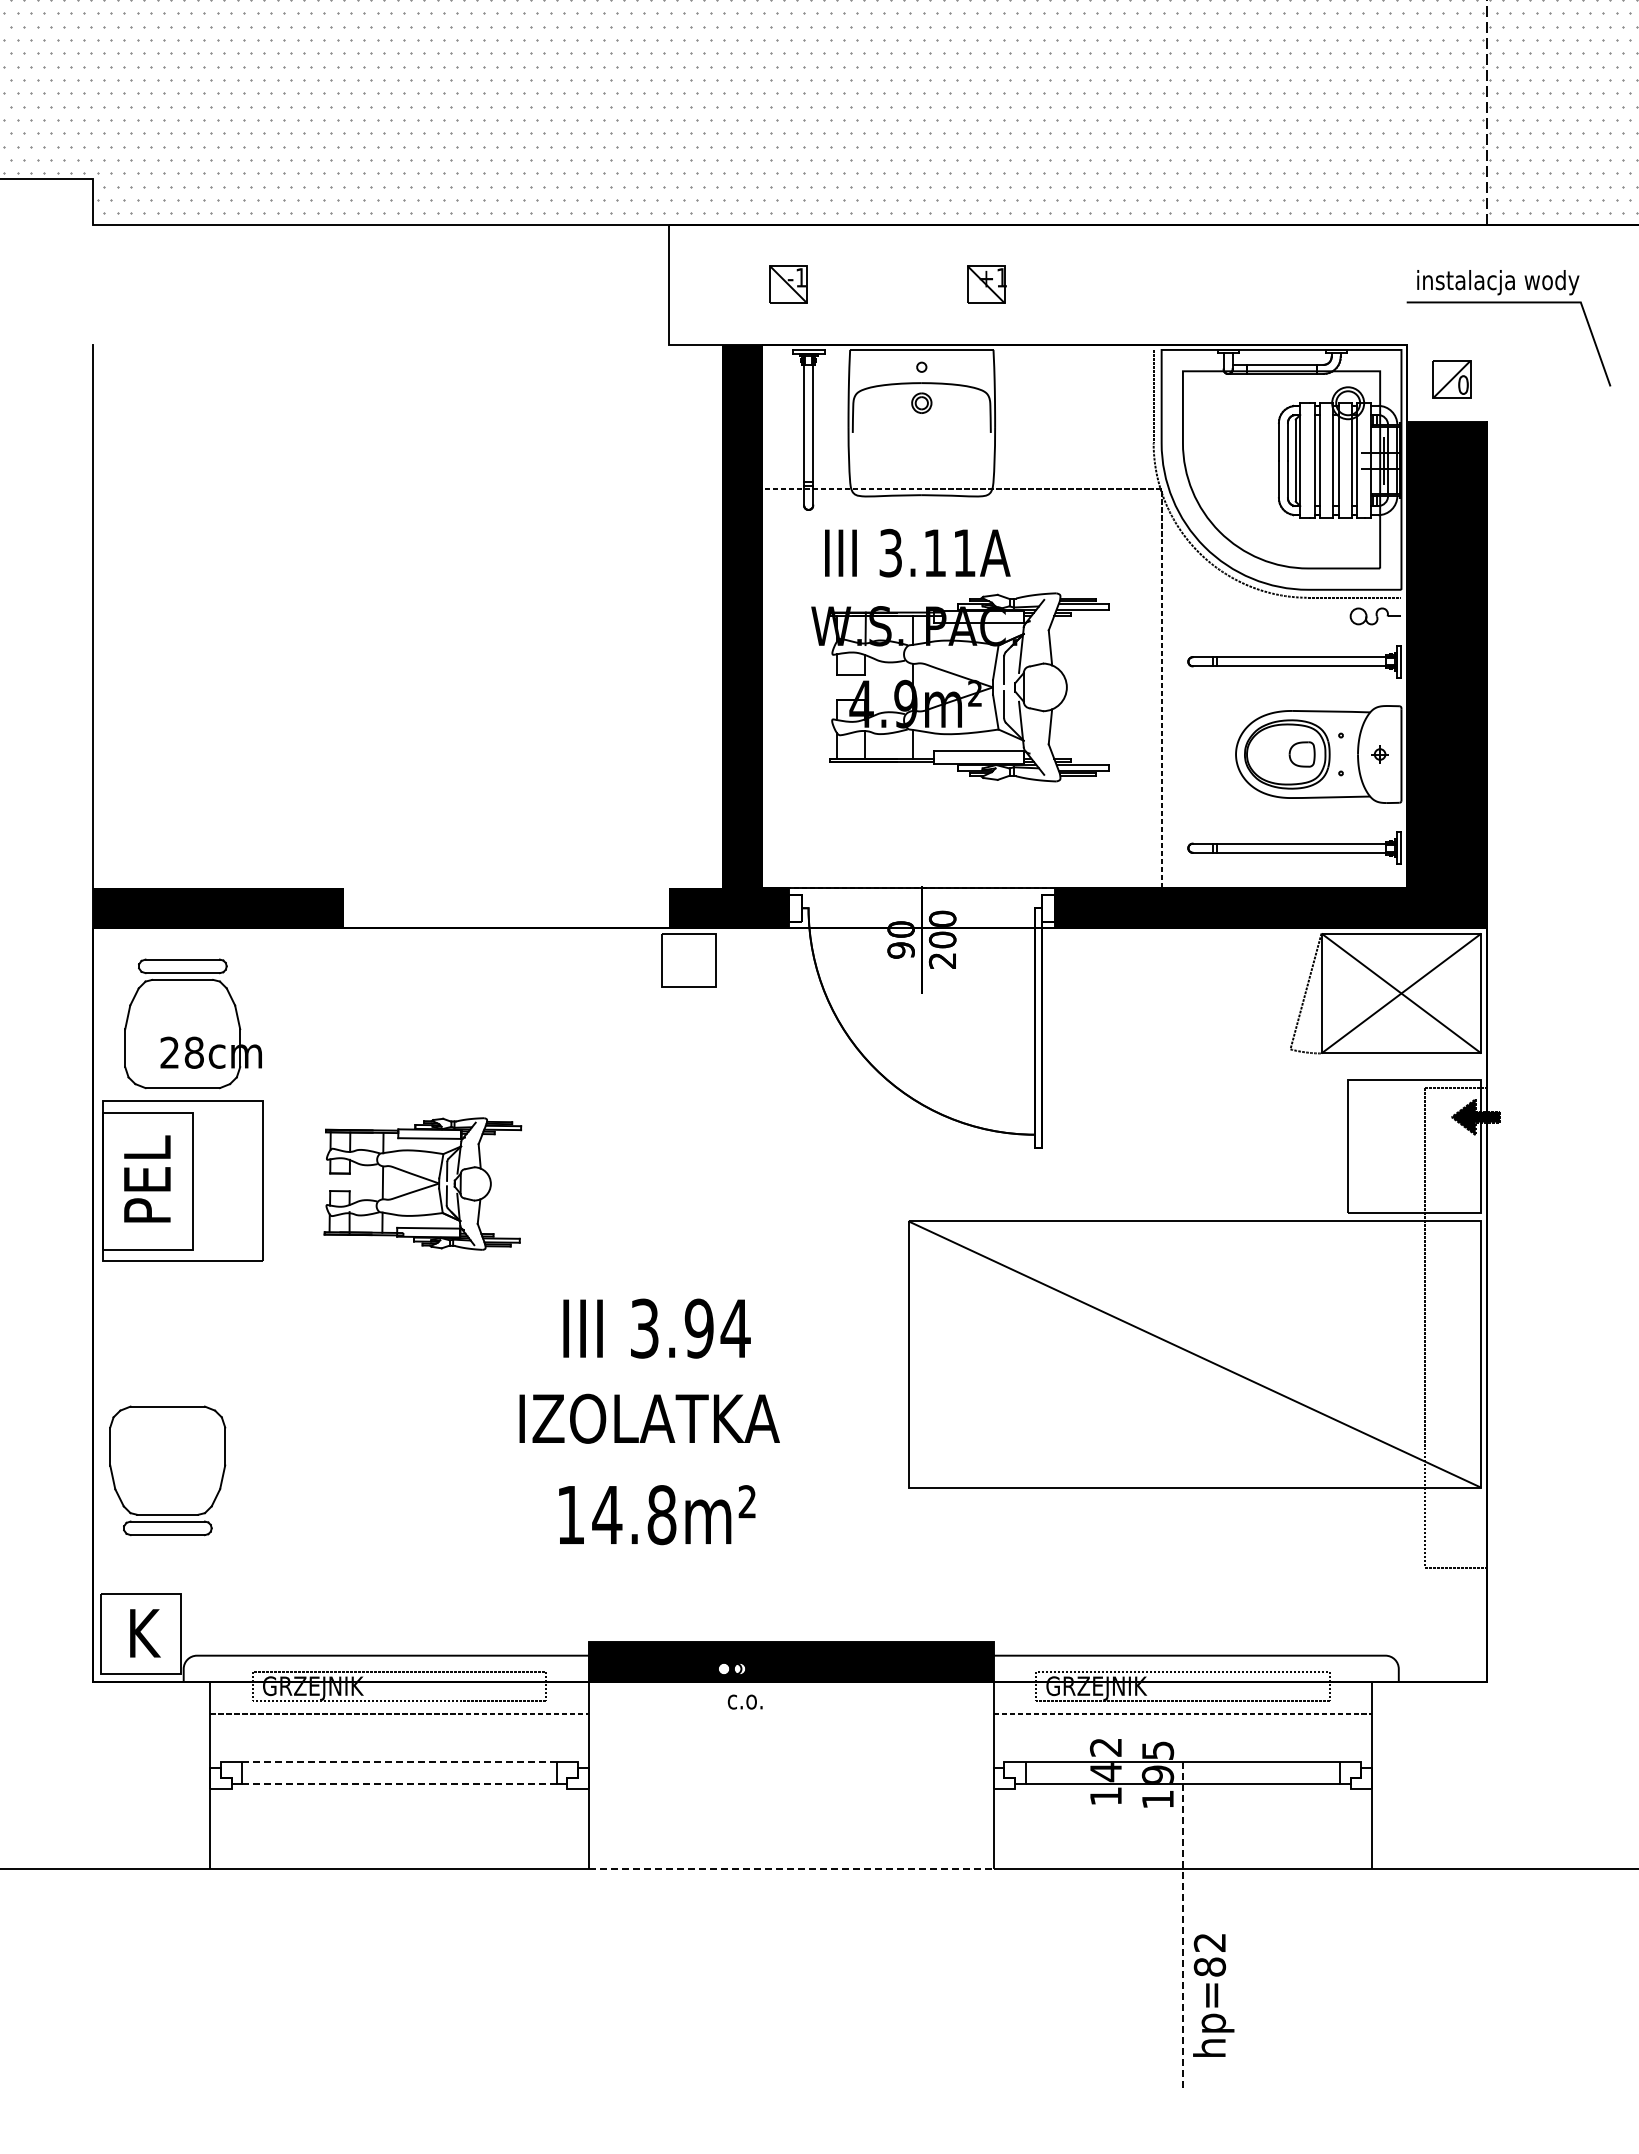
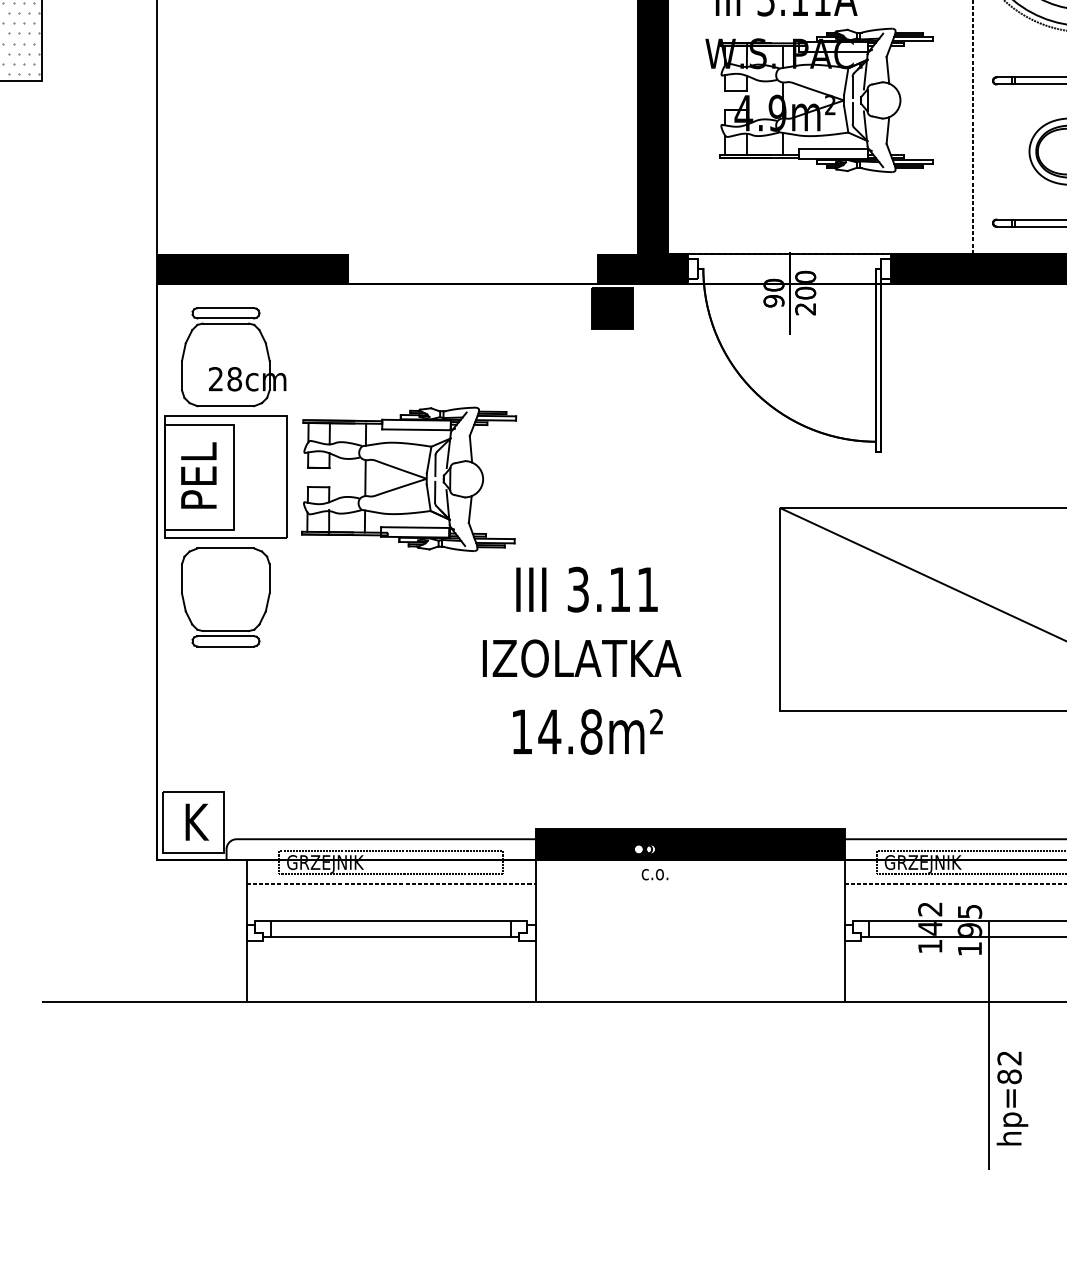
fill: (688, 959) -> (611, 308), added
part: (422, 1183) -> (408, 478), size x1.43
text: (717, 1328) -> (633, 589), 3.94 -> 3.11
part: (167, 1470) -> (225, 597), moved
line: (400, 1762) -> (391, 920), dashed -> solid
line: (399, 1783) -> (391, 936), dashed -> solid
line: (791, 1868) -> (690, 1001), dashed -> solid
line: (1182, 1925) -> (988, 1045), dashed -> solid

